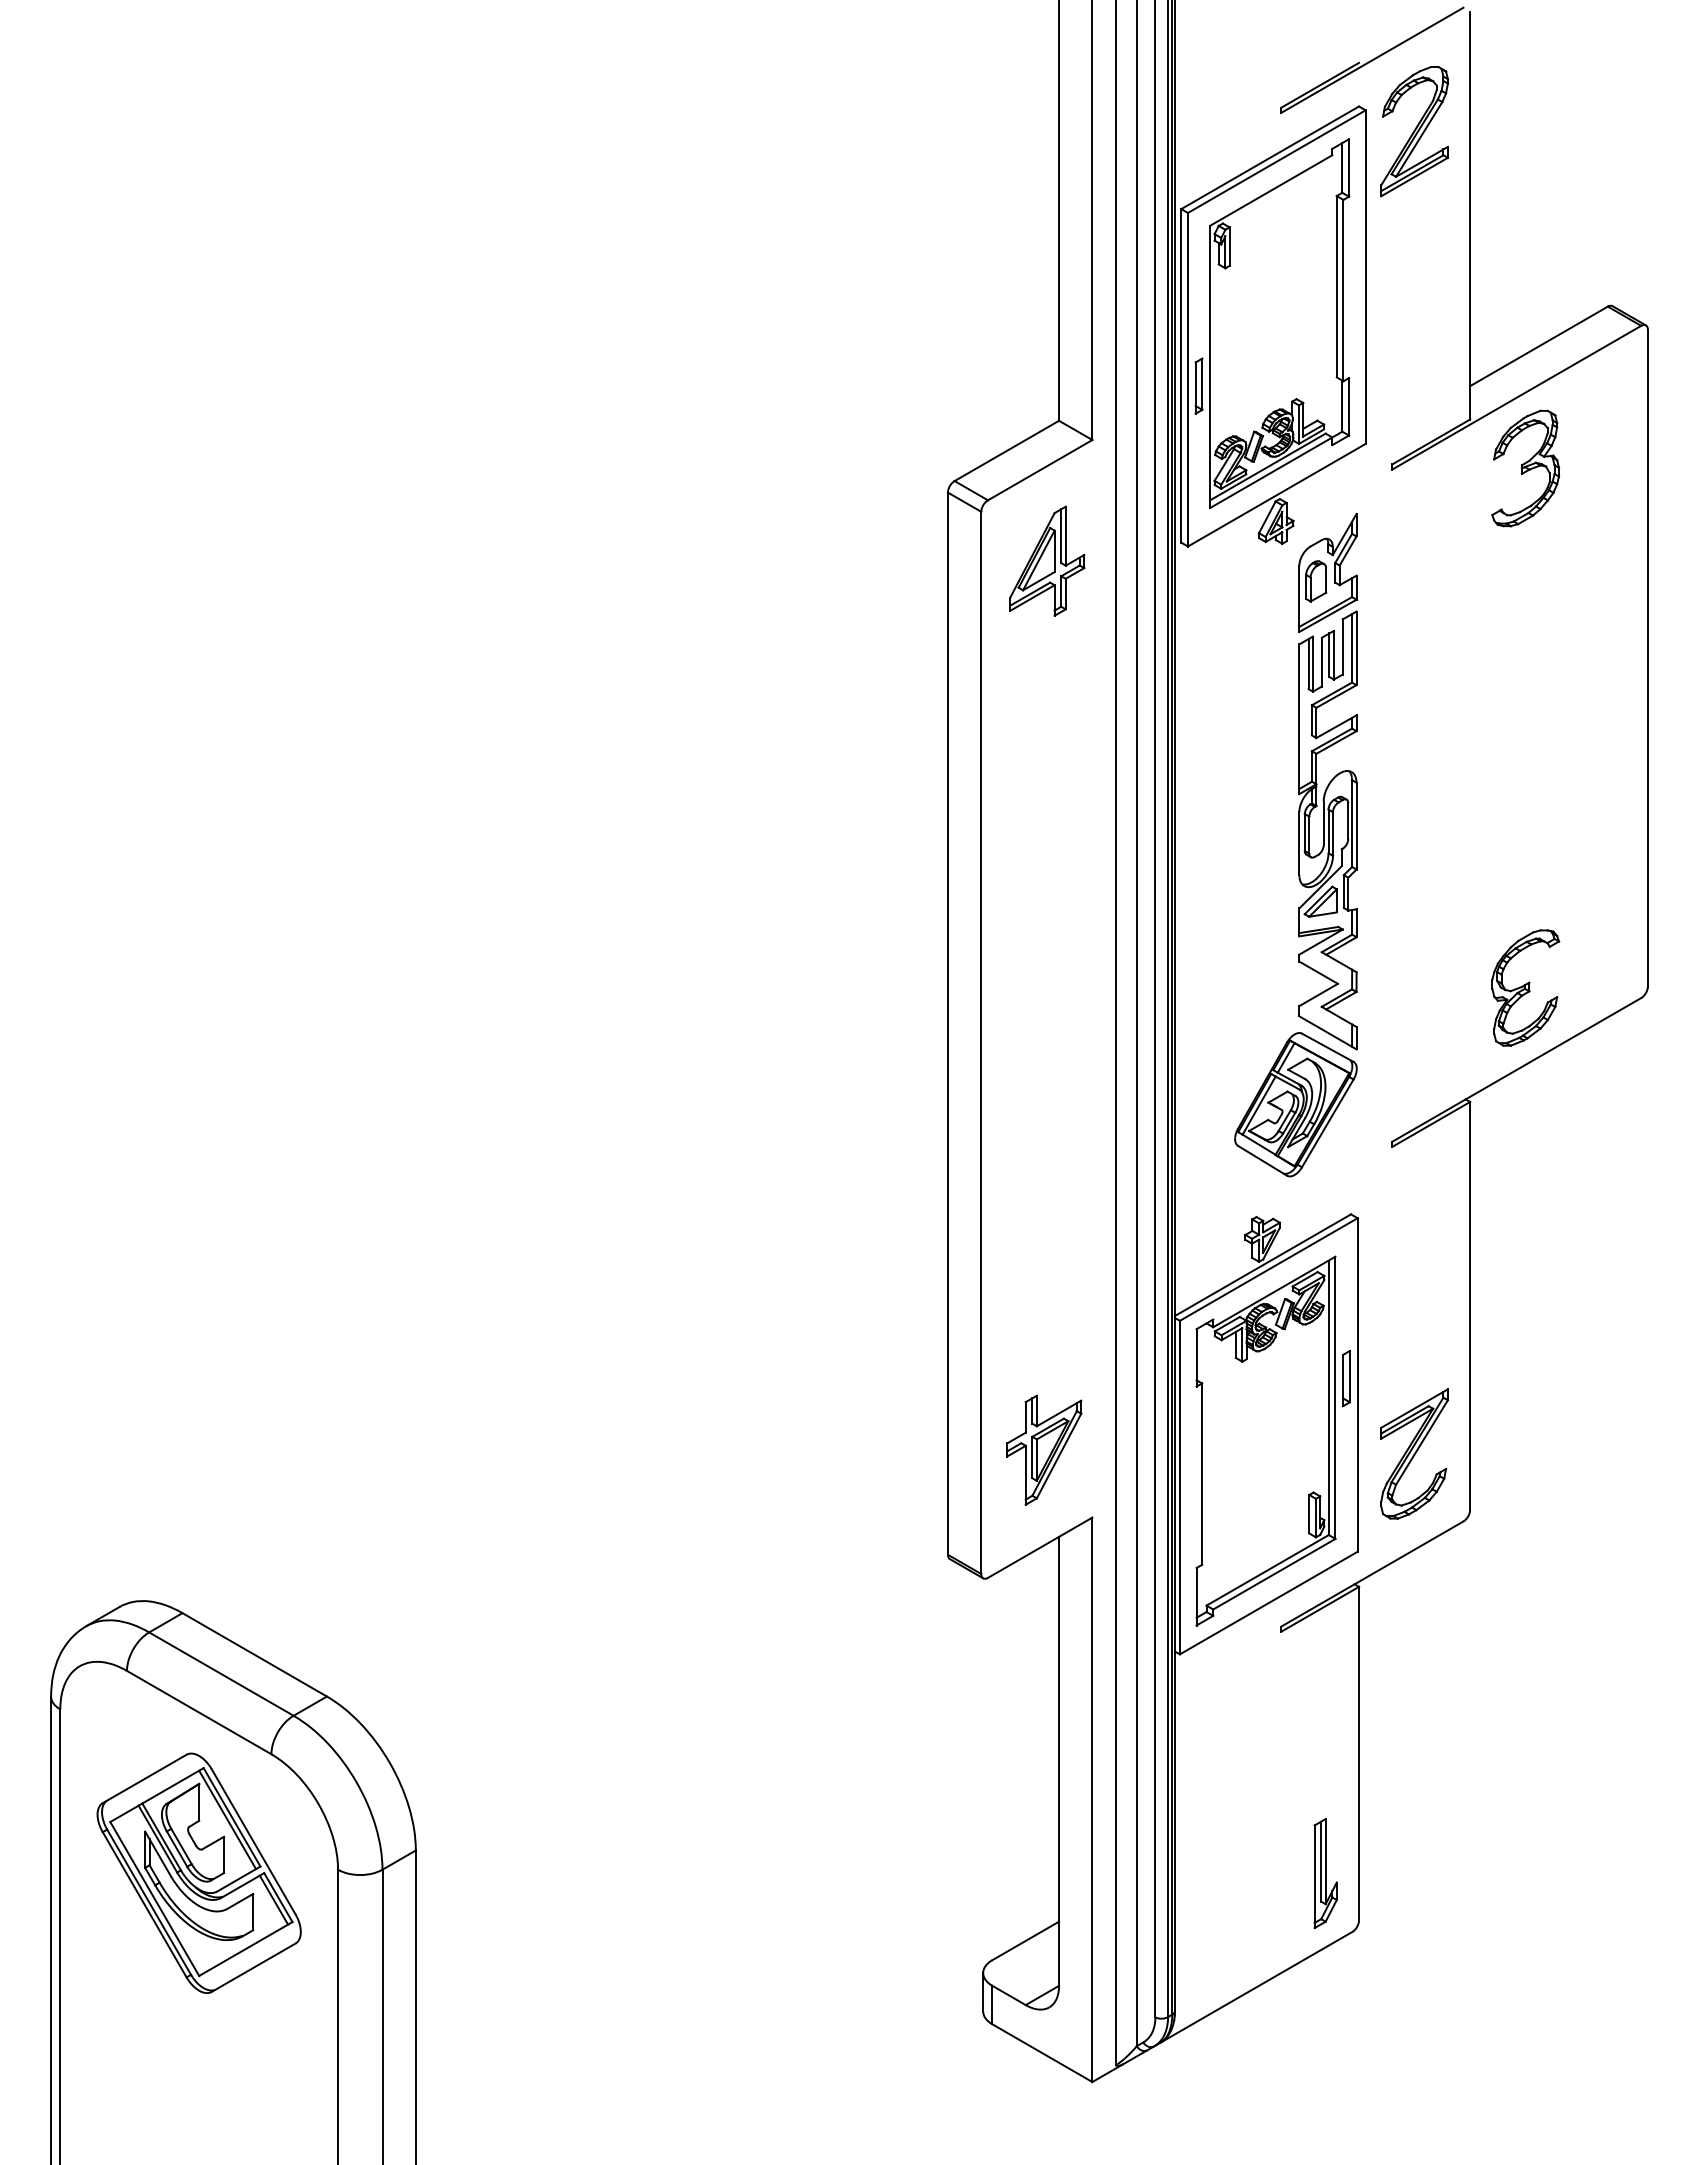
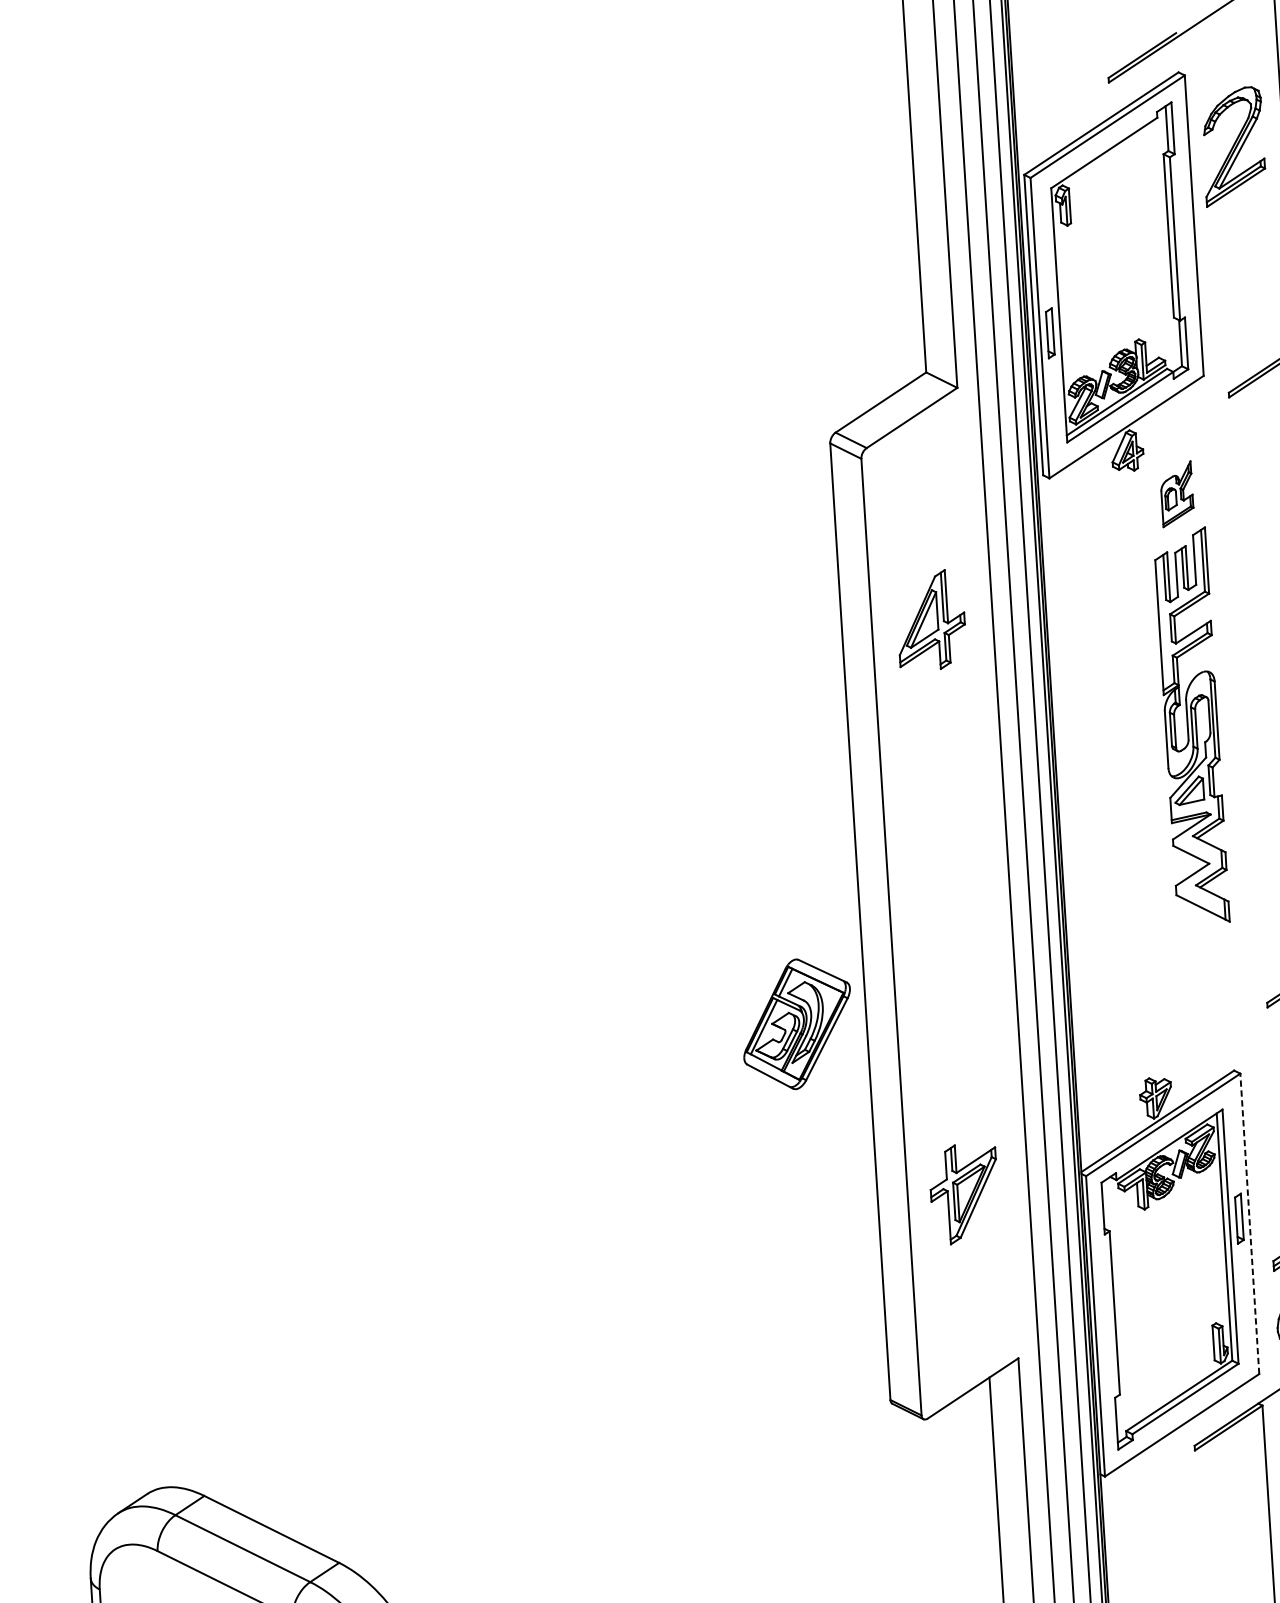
part: (1414, 131) -> (1233, 146), moved
part: (1047, 560) -> (931, 619), moved
part: (1327, 572) -> (1176, 493), size x0.6
part: (1295, 1104) -> (796, 1024), moved
line: (1357, 1384) -> (1249, 1223), solid -> dashed
part: (1044, 1449) -> (964, 1193), moved

